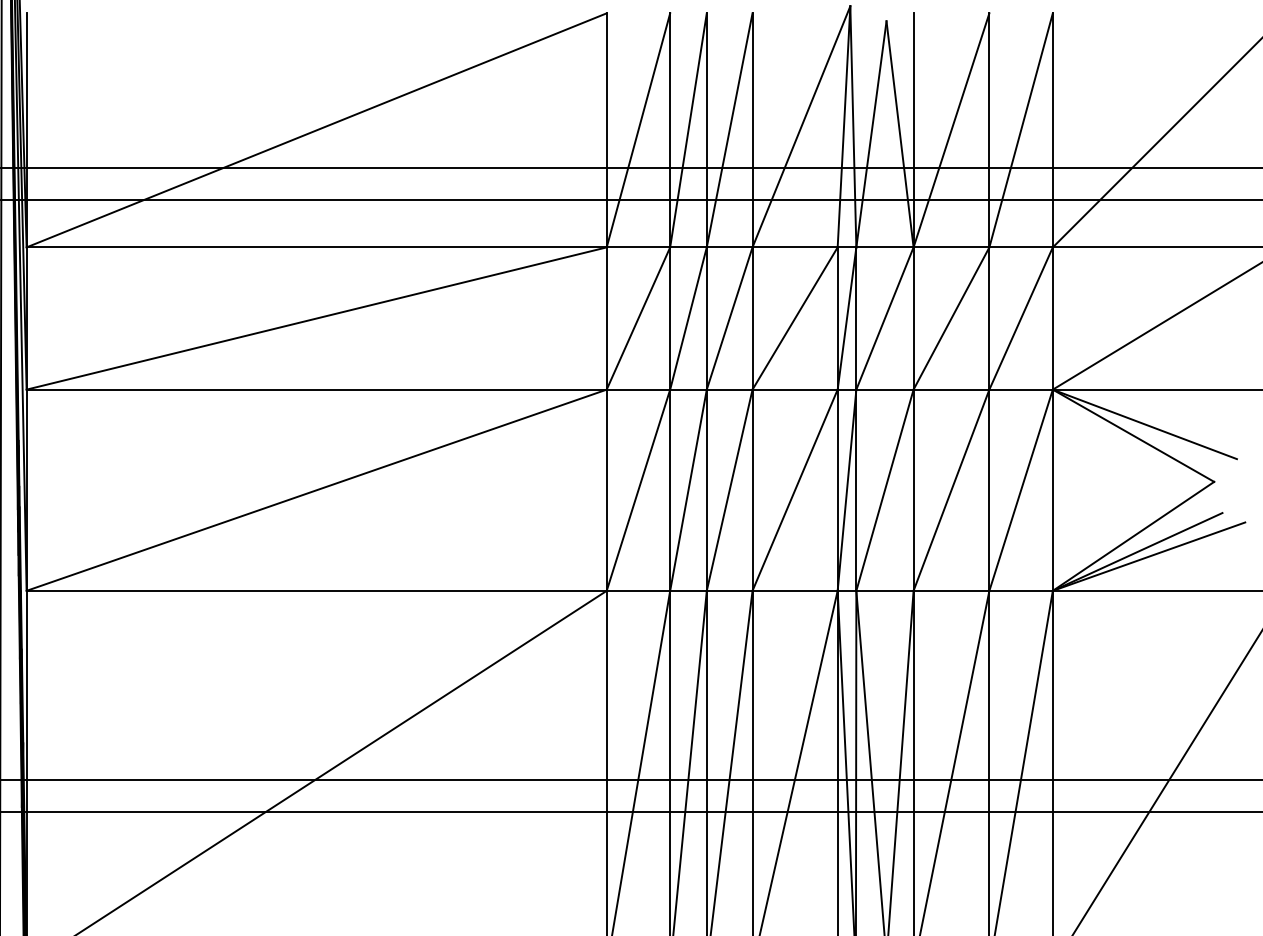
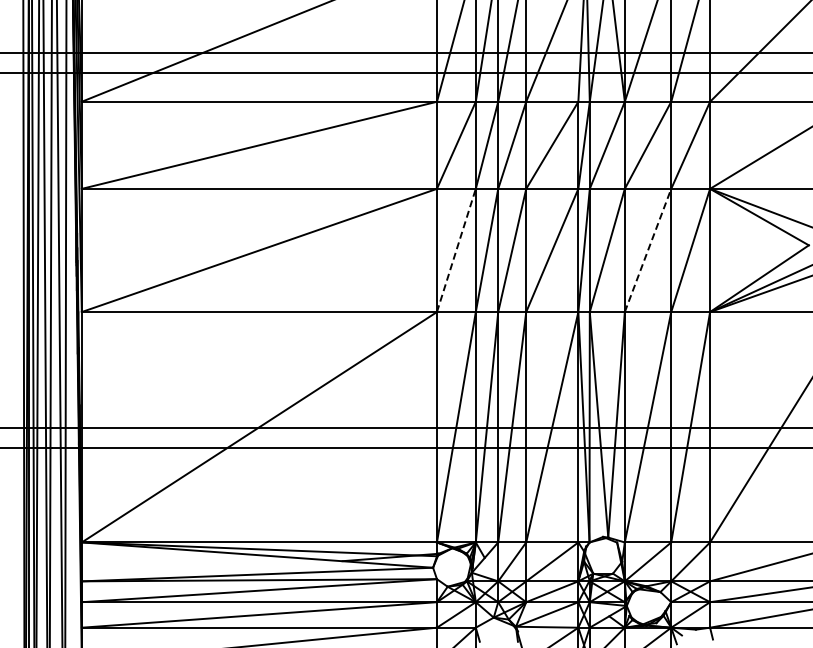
line: (638, 490) -> (456, 250), solid -> dashed
line: (952, 490) -> (648, 250), solid -> dashed

